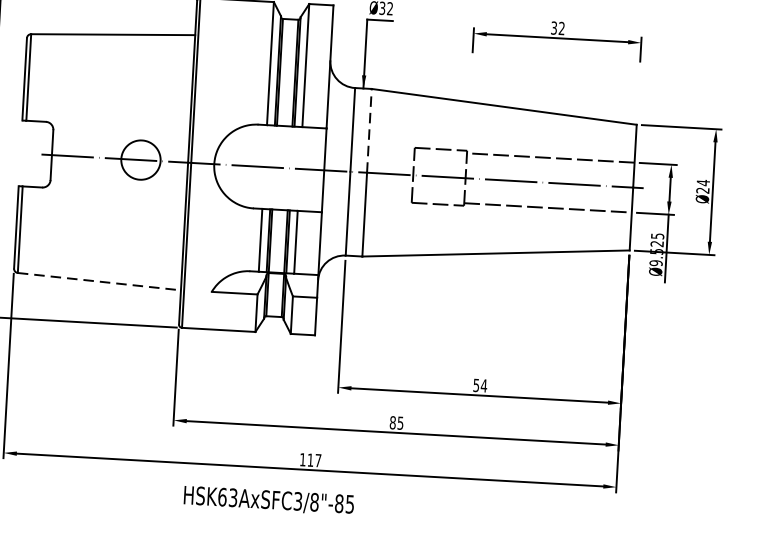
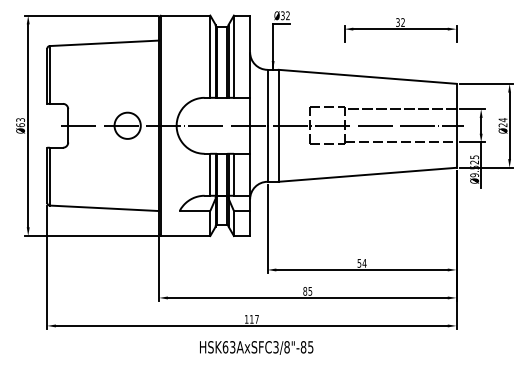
line: (369, 130) -> (278, 97), dashed -> solid
line: (99, 281) -> (104, 208), dashed -> solid
text: (268, 500) -> (256, 347), moved

